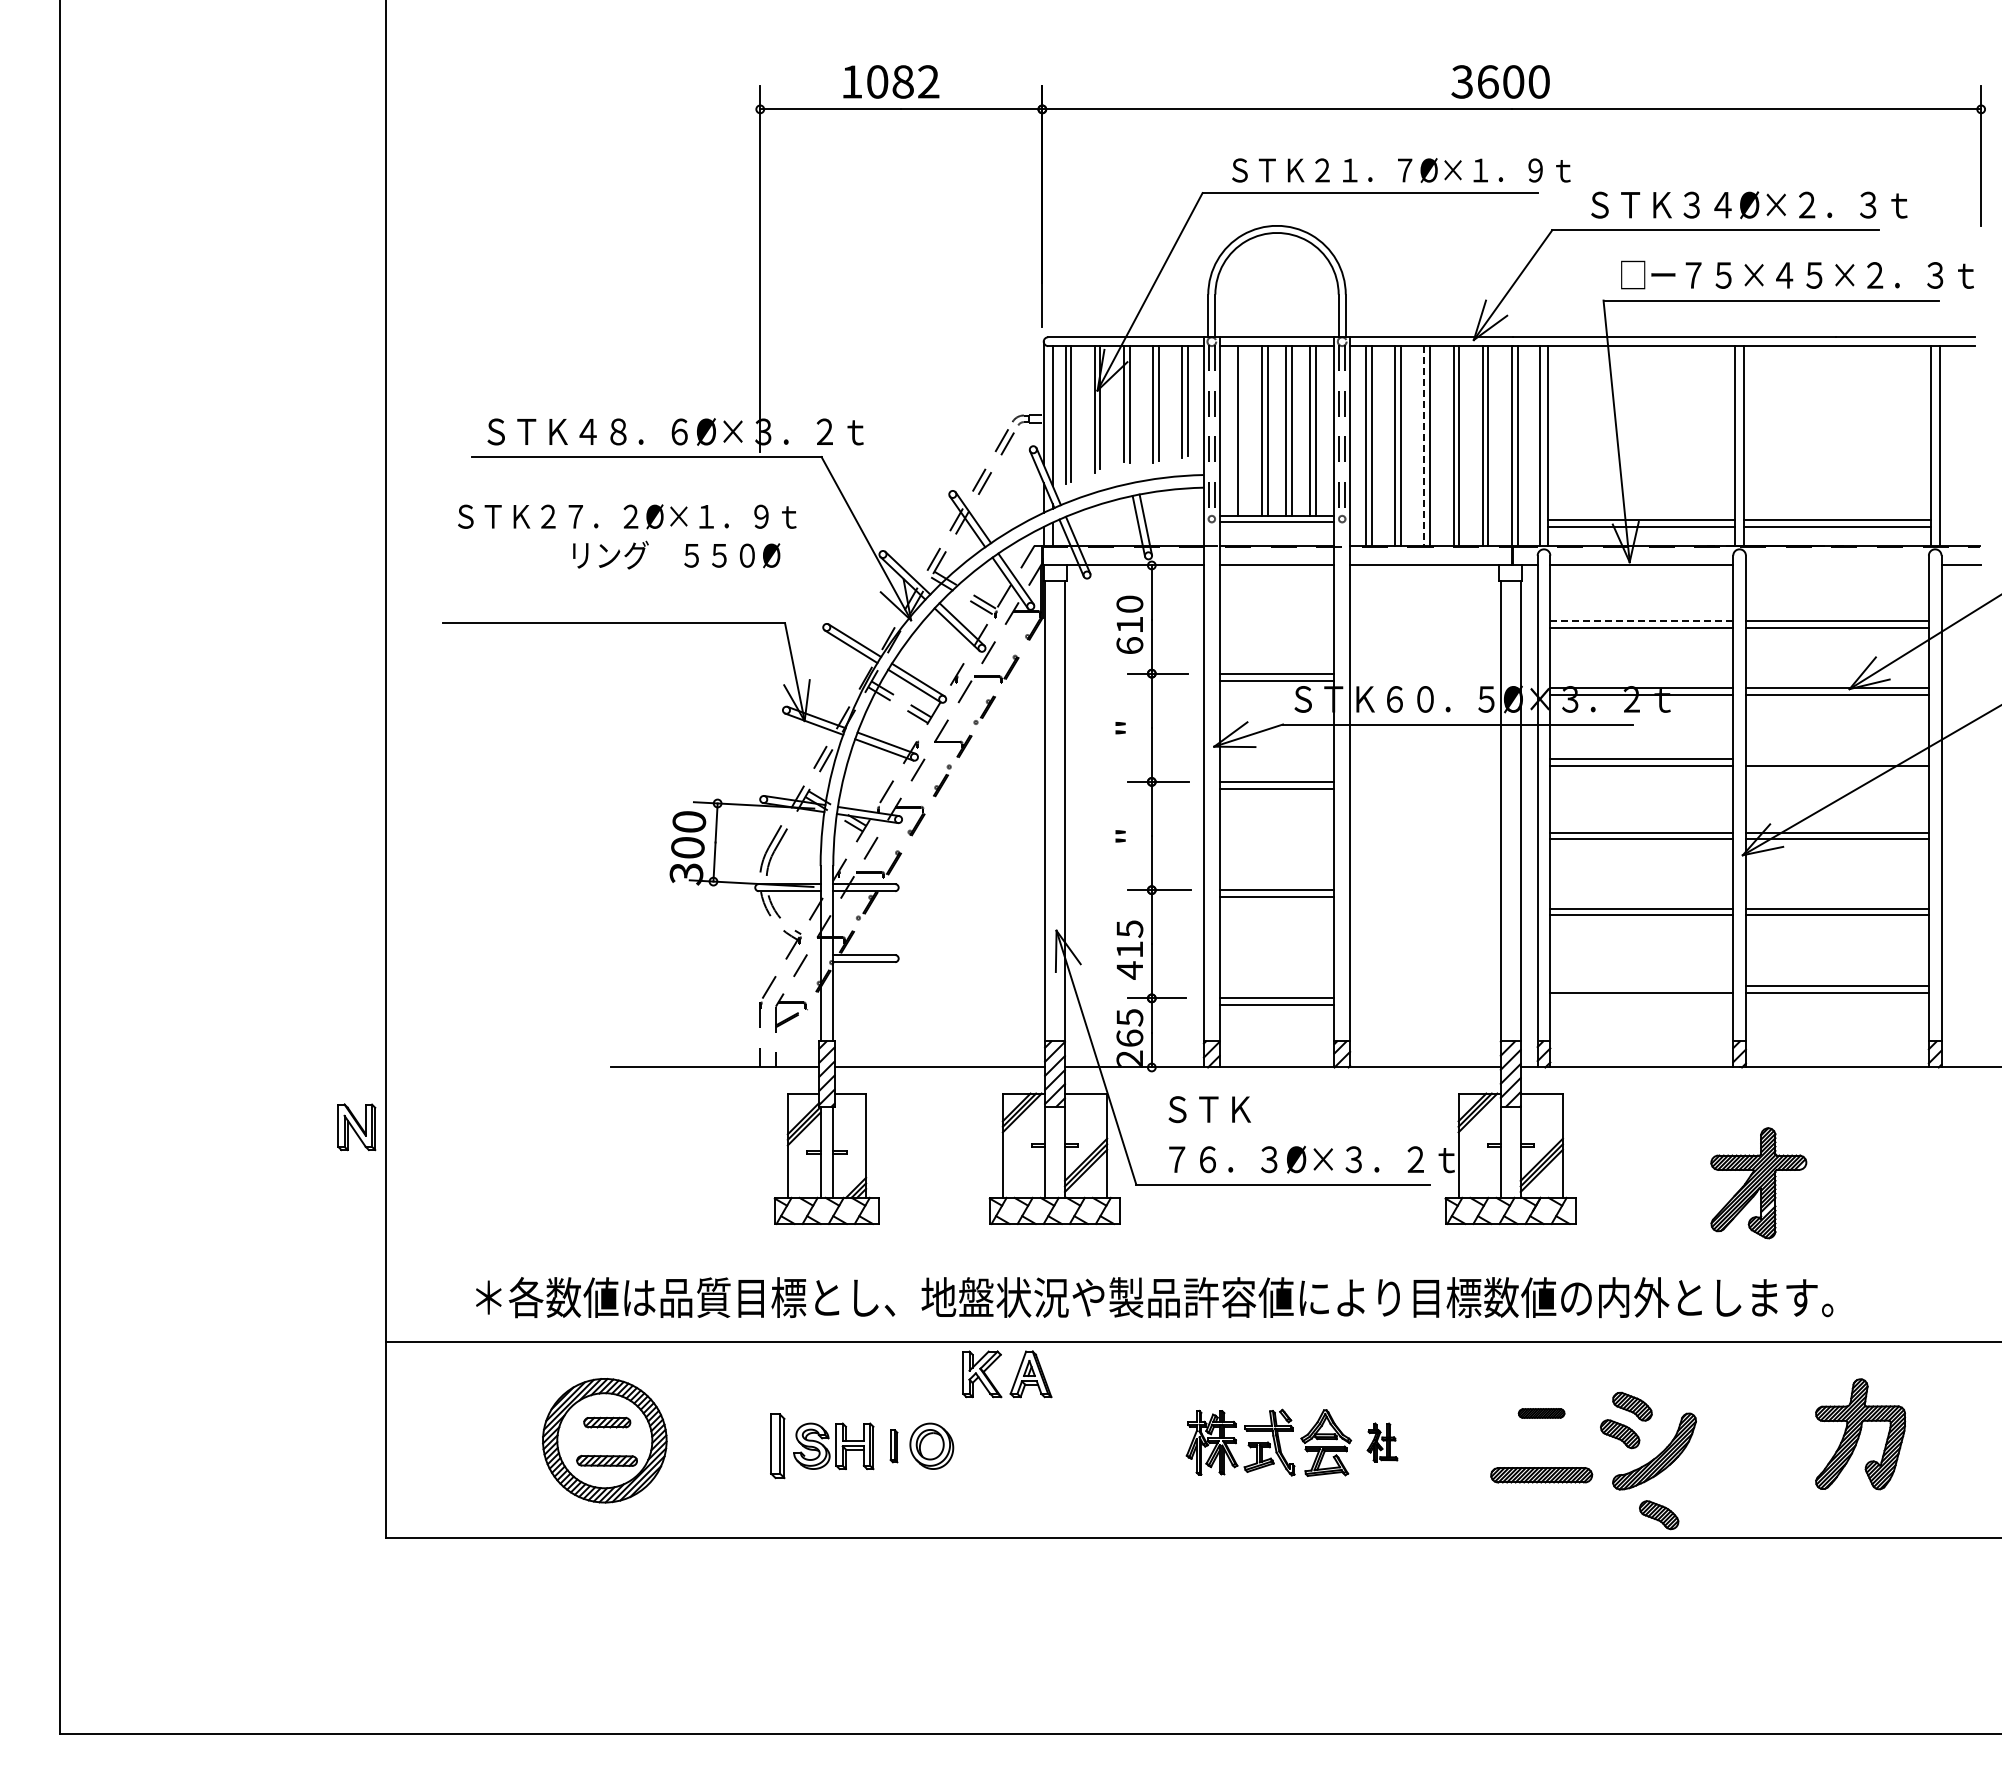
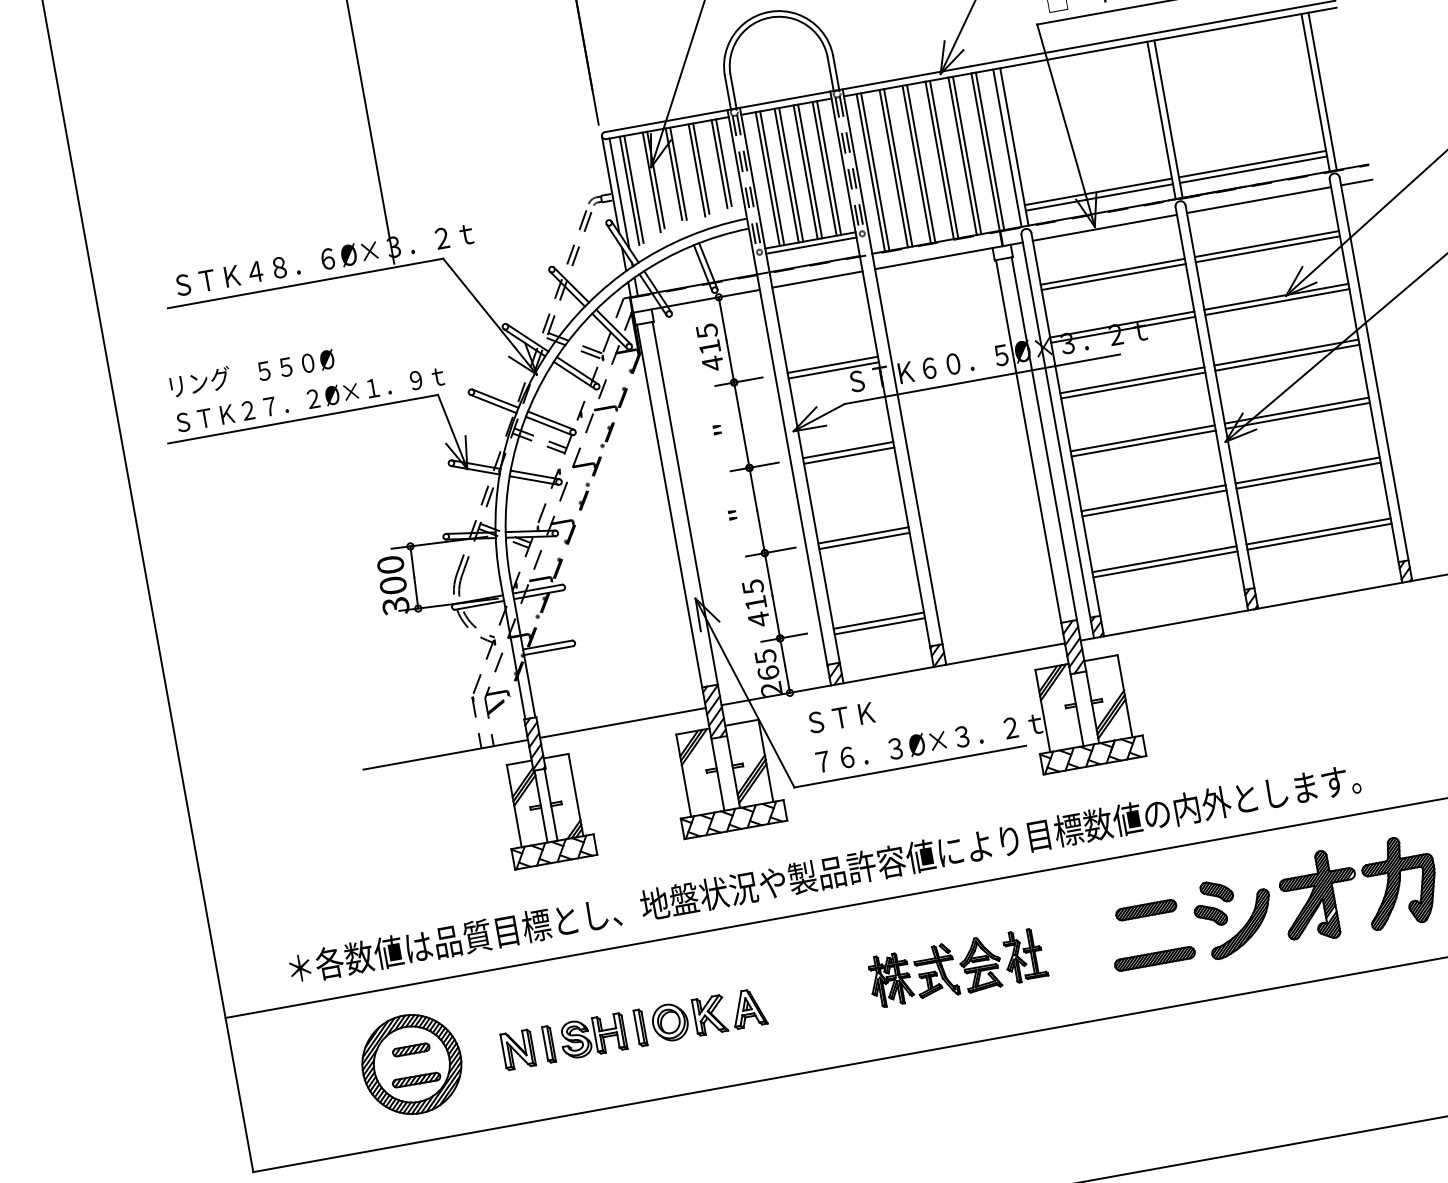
line: (1243, 430) -> (771, 177), added
line: (1424, 446) -> (916, 164), dashed -> solid
text: (627, 516) -> (310, 399), moved
text: (676, 554) -> (252, 372), moved
line: (1836, 565) -> (1258, 200), added
line: (1642, 621) -> (1113, 271), dashed -> solid
text: (1129, 625) -> (709, 347), 610 -> 415
line: (1836, 758) -> (1285, 352), added
line: (1641, 986) -> (1164, 559), added
part: (356, 1127) -> (518, 1050), moved
part: (1758, 1183) -> (1320, 896), moved
part: (1015, 1377) -> (736, 1013), moved
part: (1541, 1413) -> (1146, 910), size x1.67
part: (1382, 1442) -> (1024, 955), size x1.67
part: (777, 1446) -> (548, 1044), size x0.71
part: (893, 1446) -> (640, 1028), size x1.43
part: (1659, 1515) -> (1253, 973), removed

